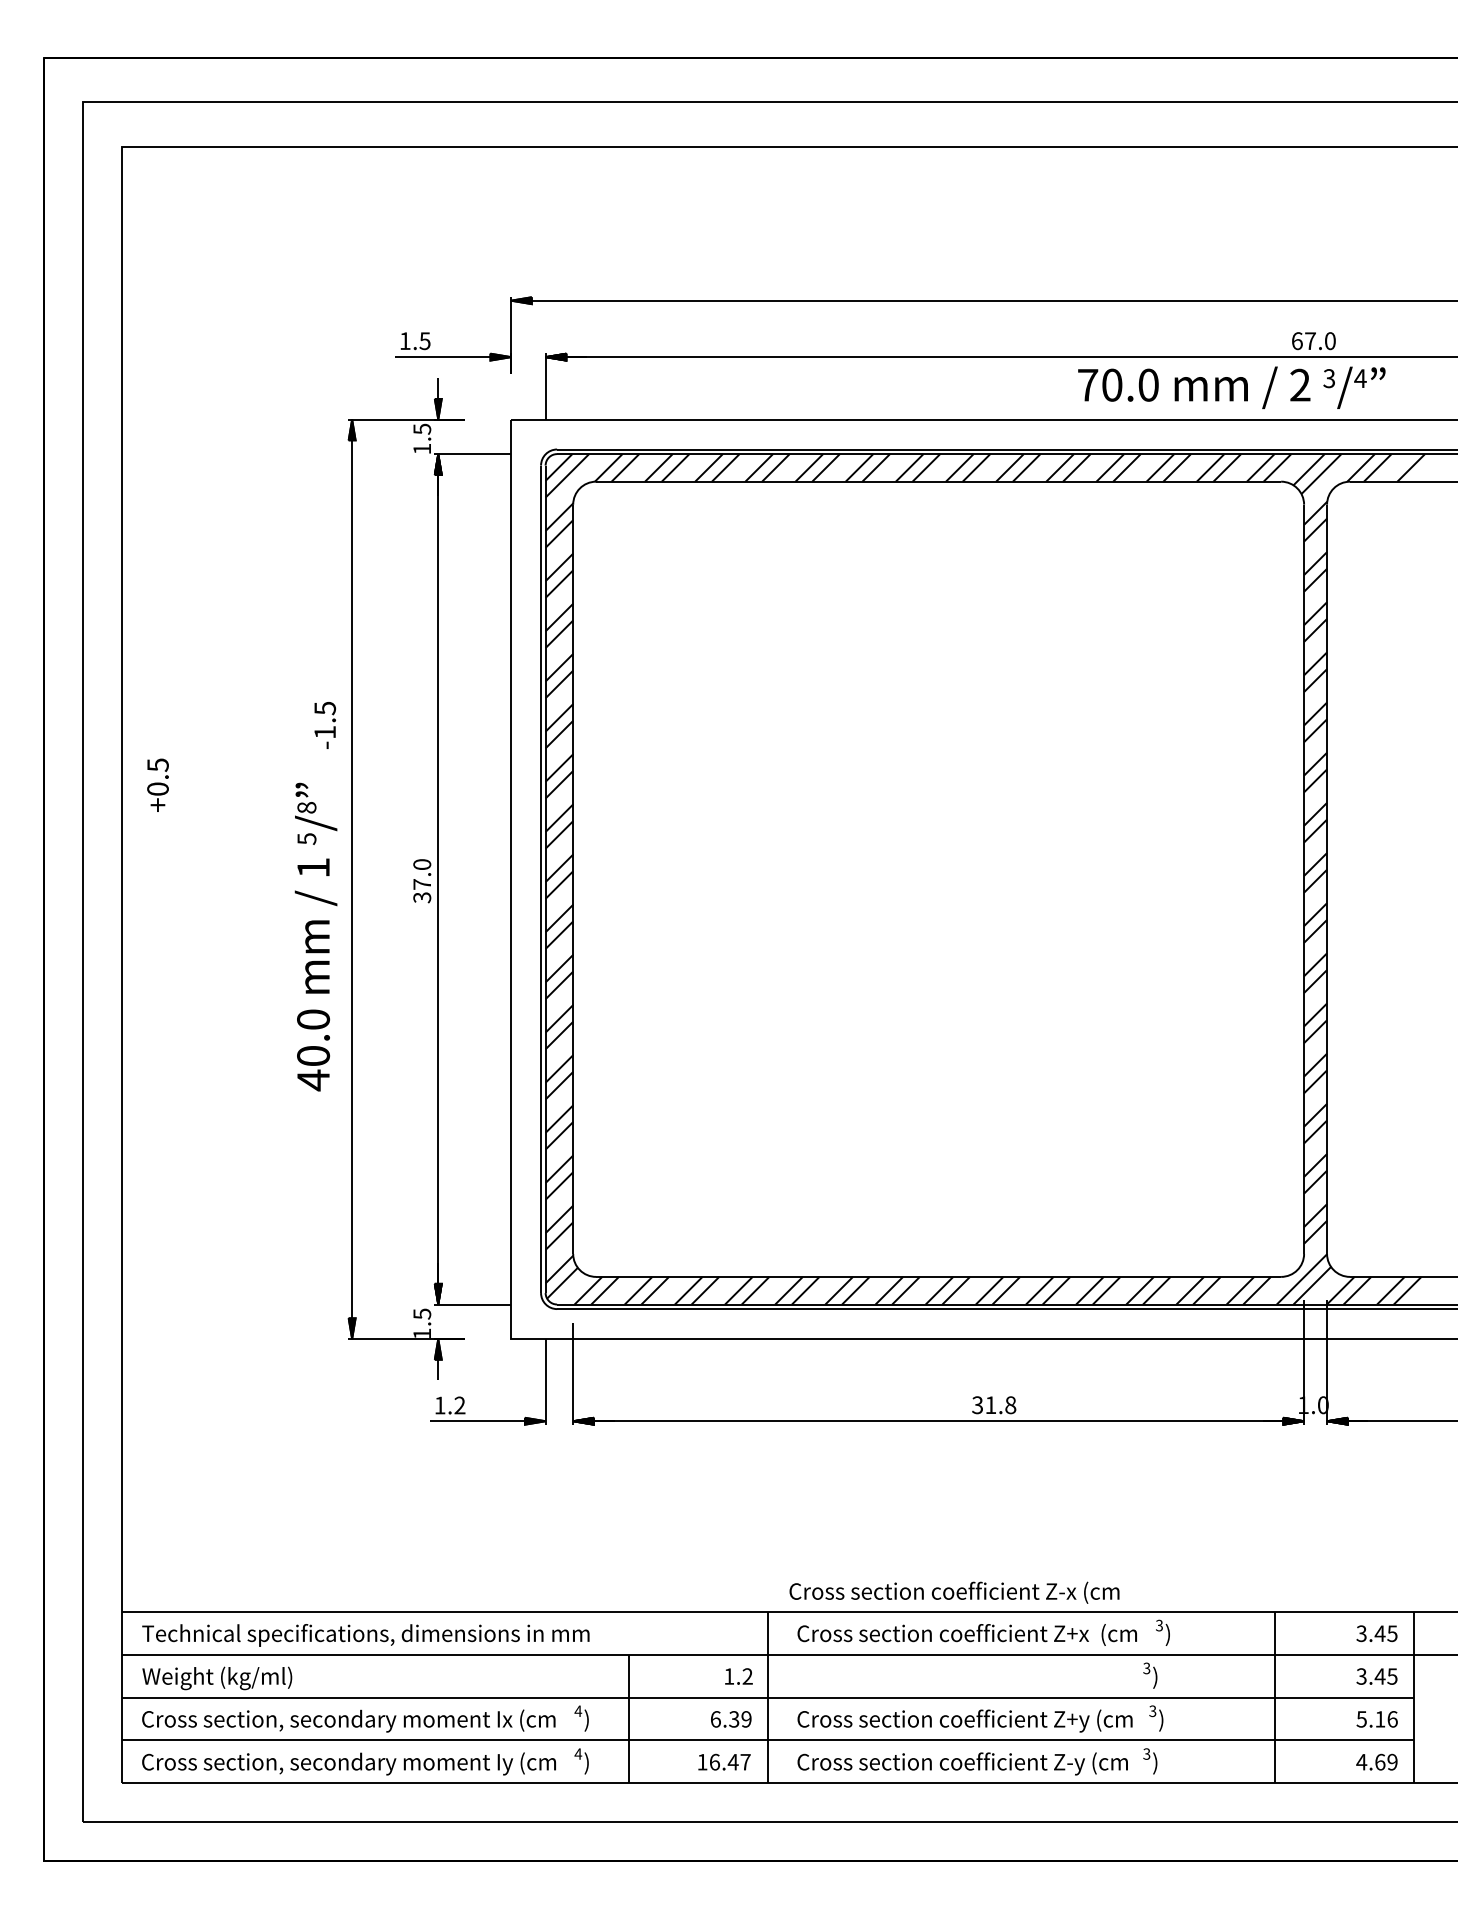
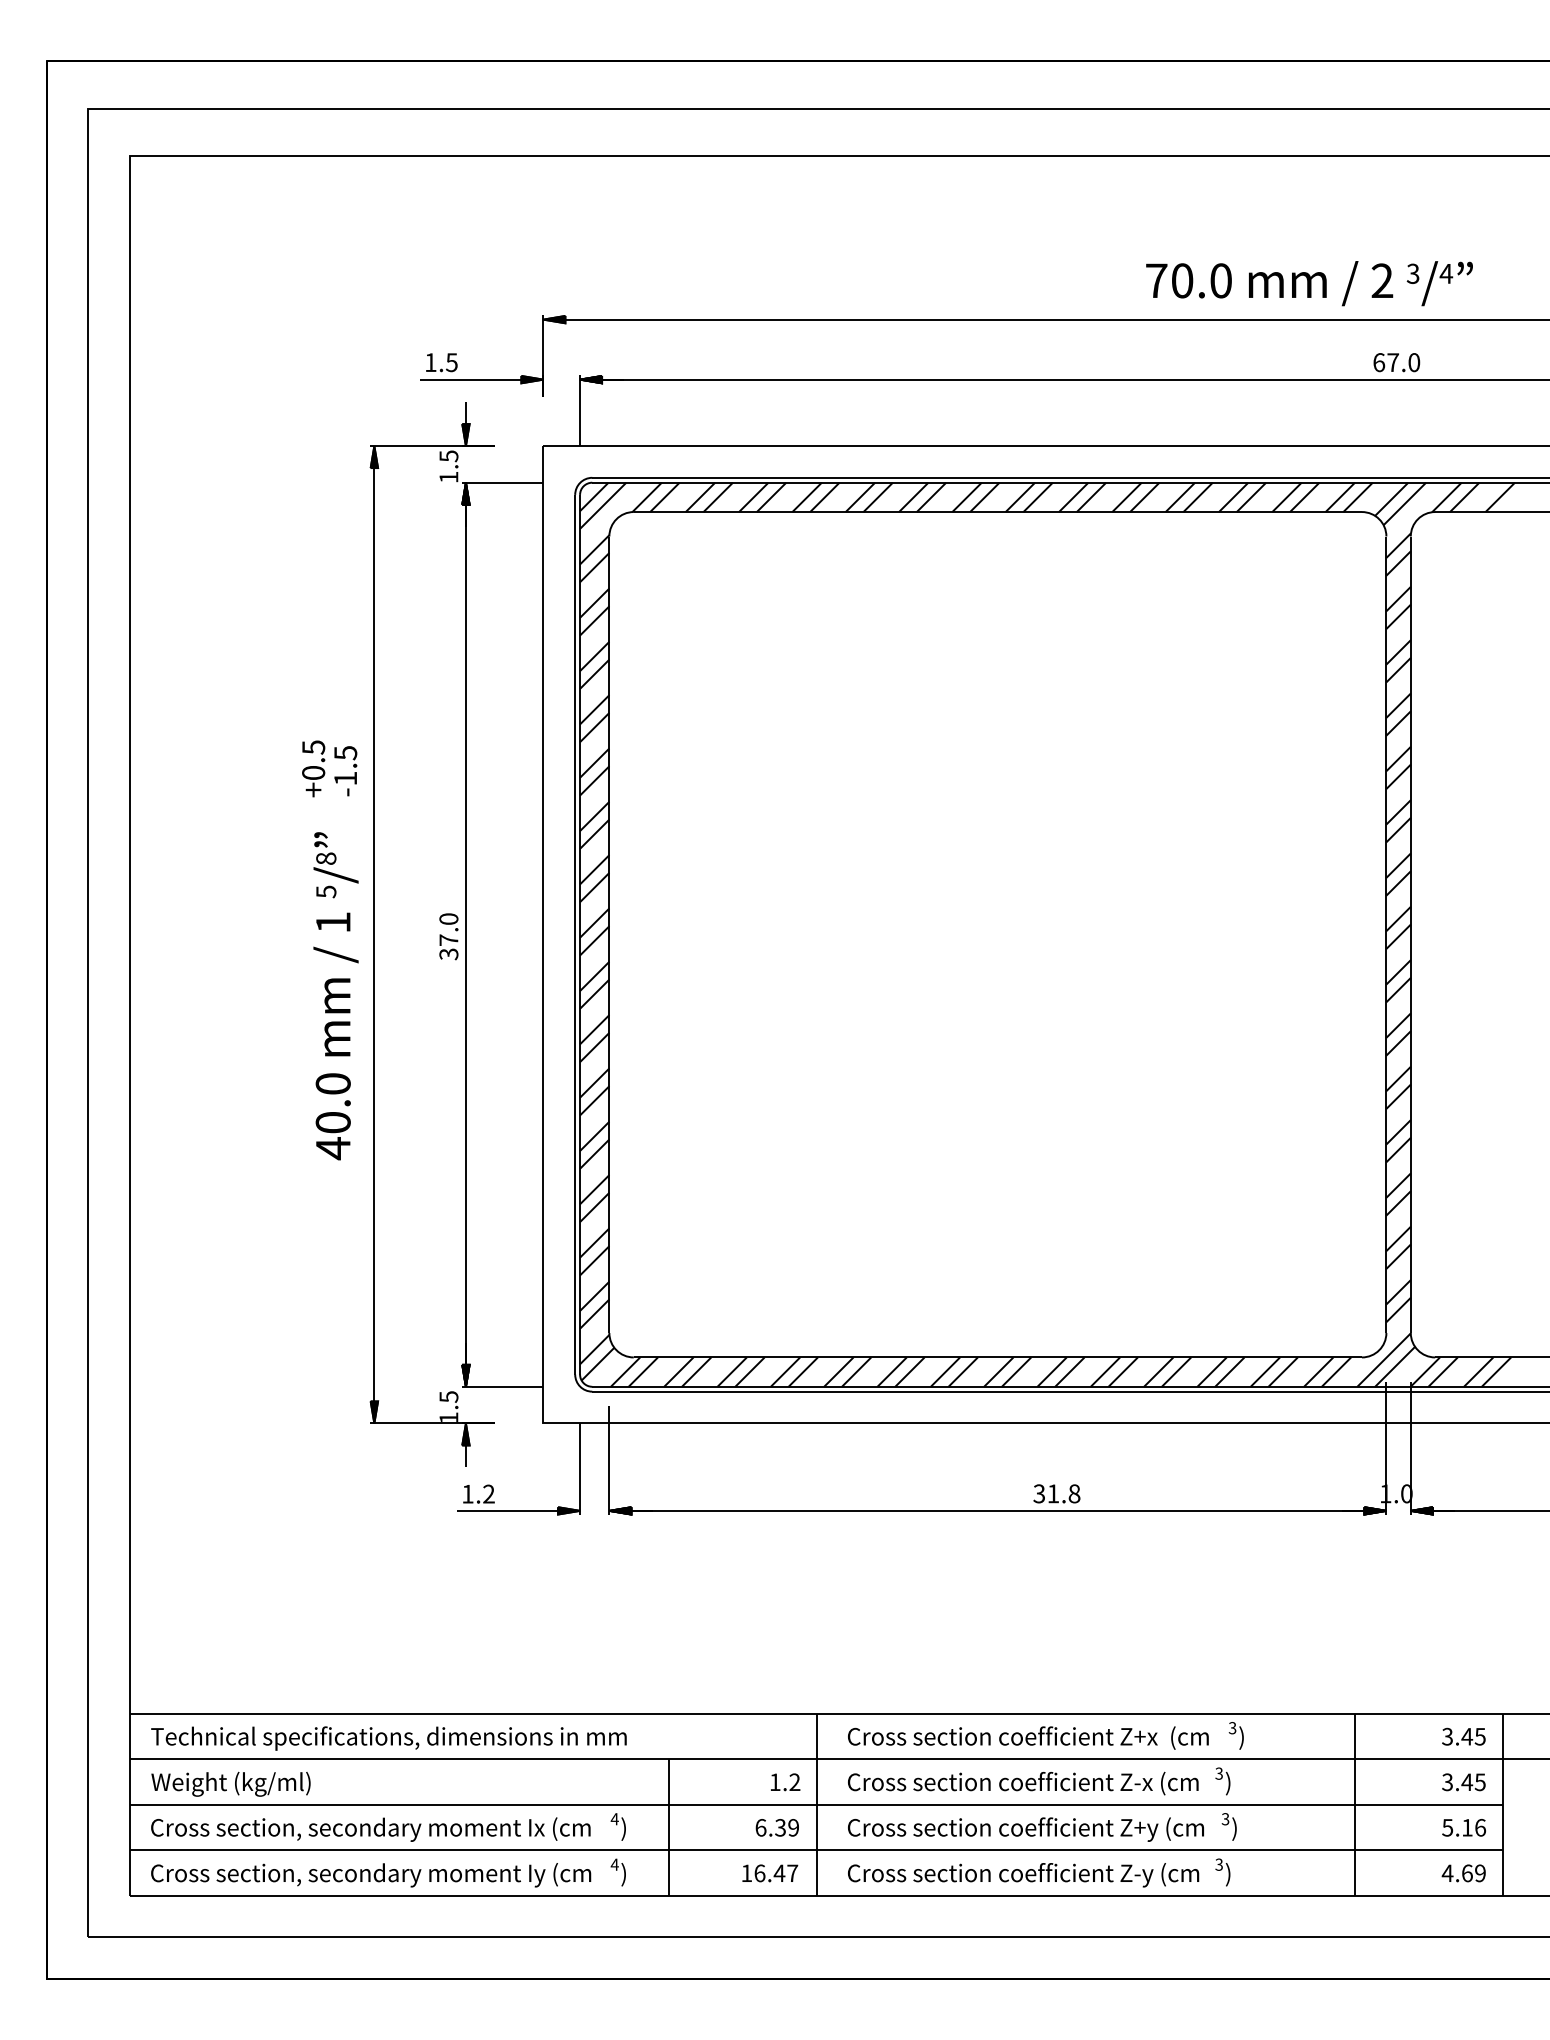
text: (1231, 387) -> (1309, 283), moved
text: (157, 784) -> (313, 768), moved
text: (954, 1592) -> (1023, 1783), moved

